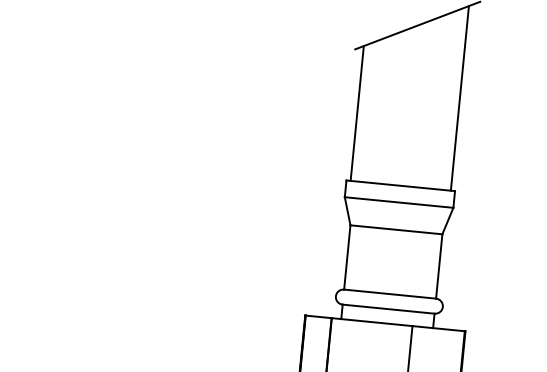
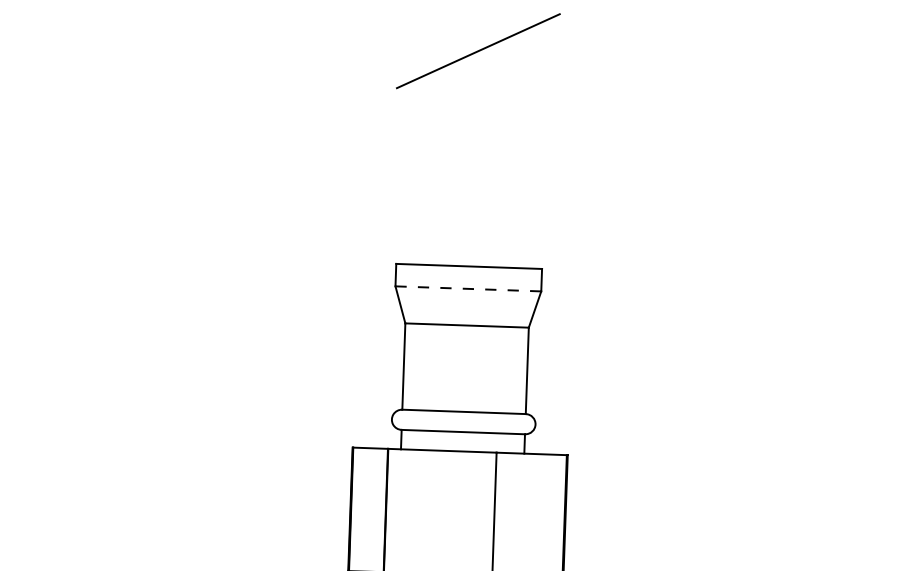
line: (459, 98) -> (540, 144), removed
line: (356, 113) -> (404, 173), removed
line: (399, 202) -> (468, 288), solid -> dashed

